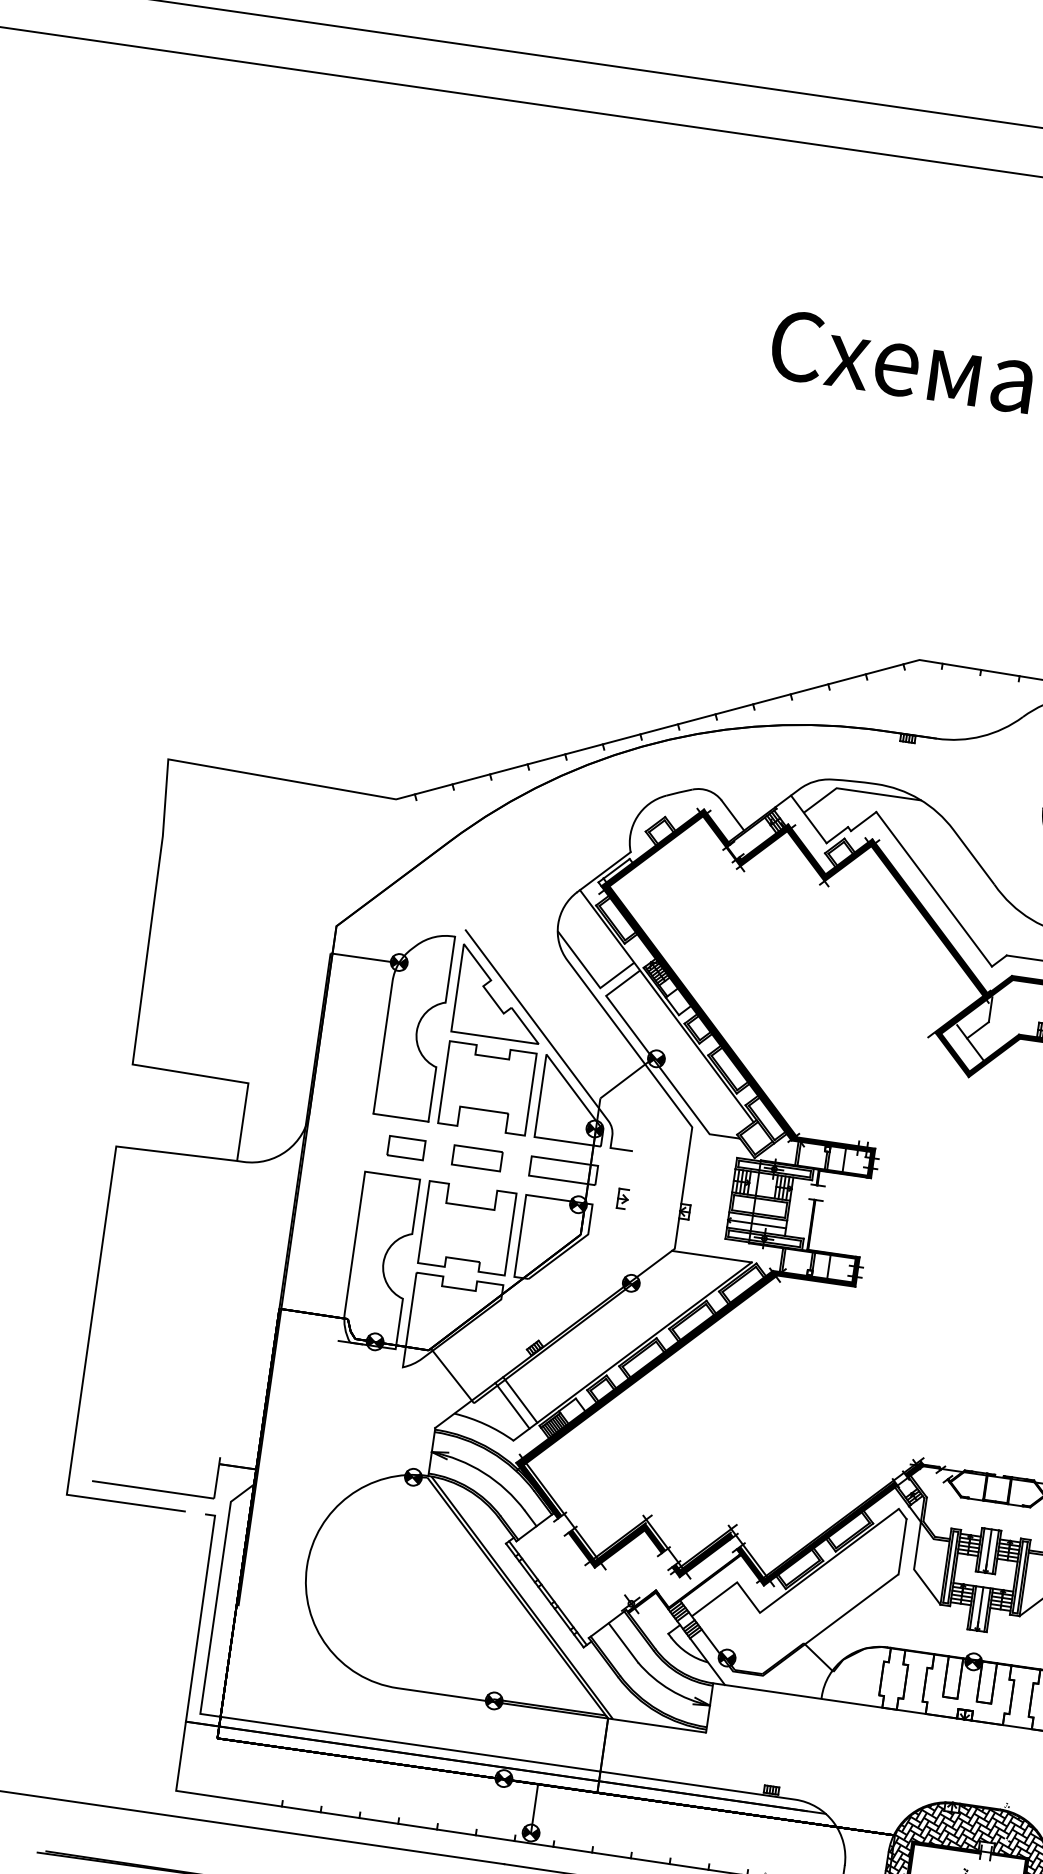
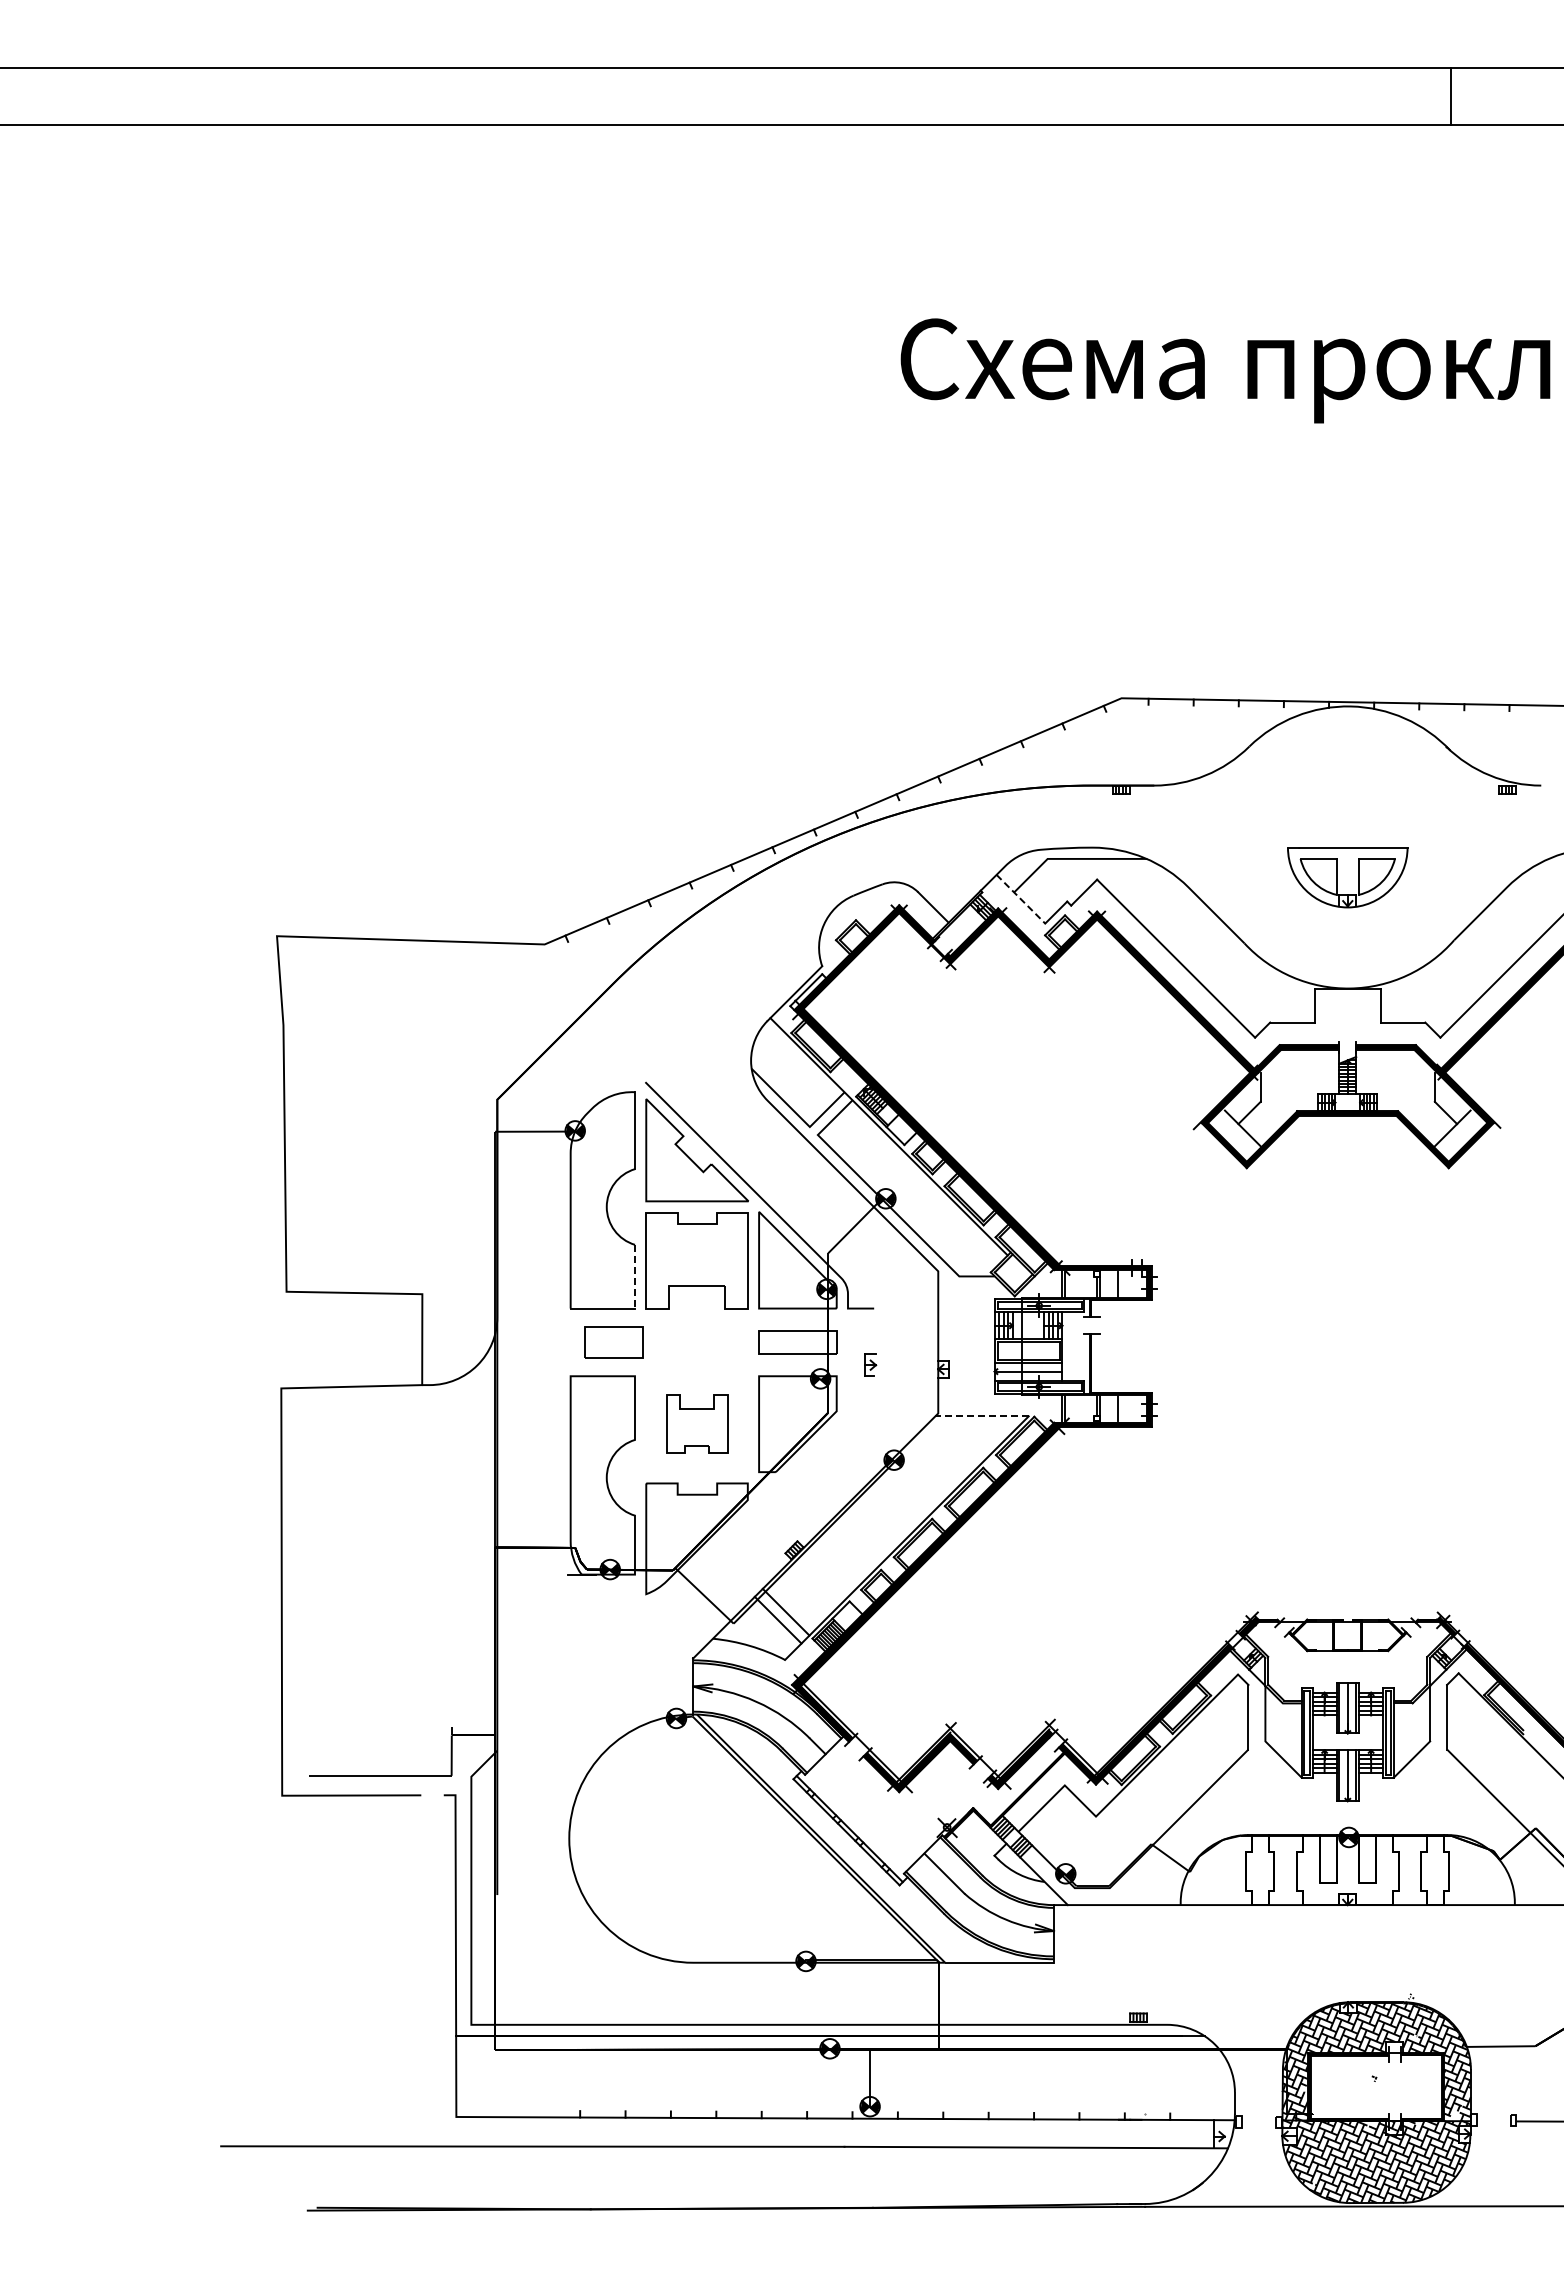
line: (809, 819) -> (1021, 899), solid -> dashed
line: (431, 1094) -> (634, 1276), solid -> dashed
part: (405, 1148) -> (613, 1342), size x1.4
part: (476, 1158) -> (696, 1342), removed
part: (466, 1227) -> (696, 1423), size x0.6
line: (712, 1256) -> (982, 1416), solid -> dashed

